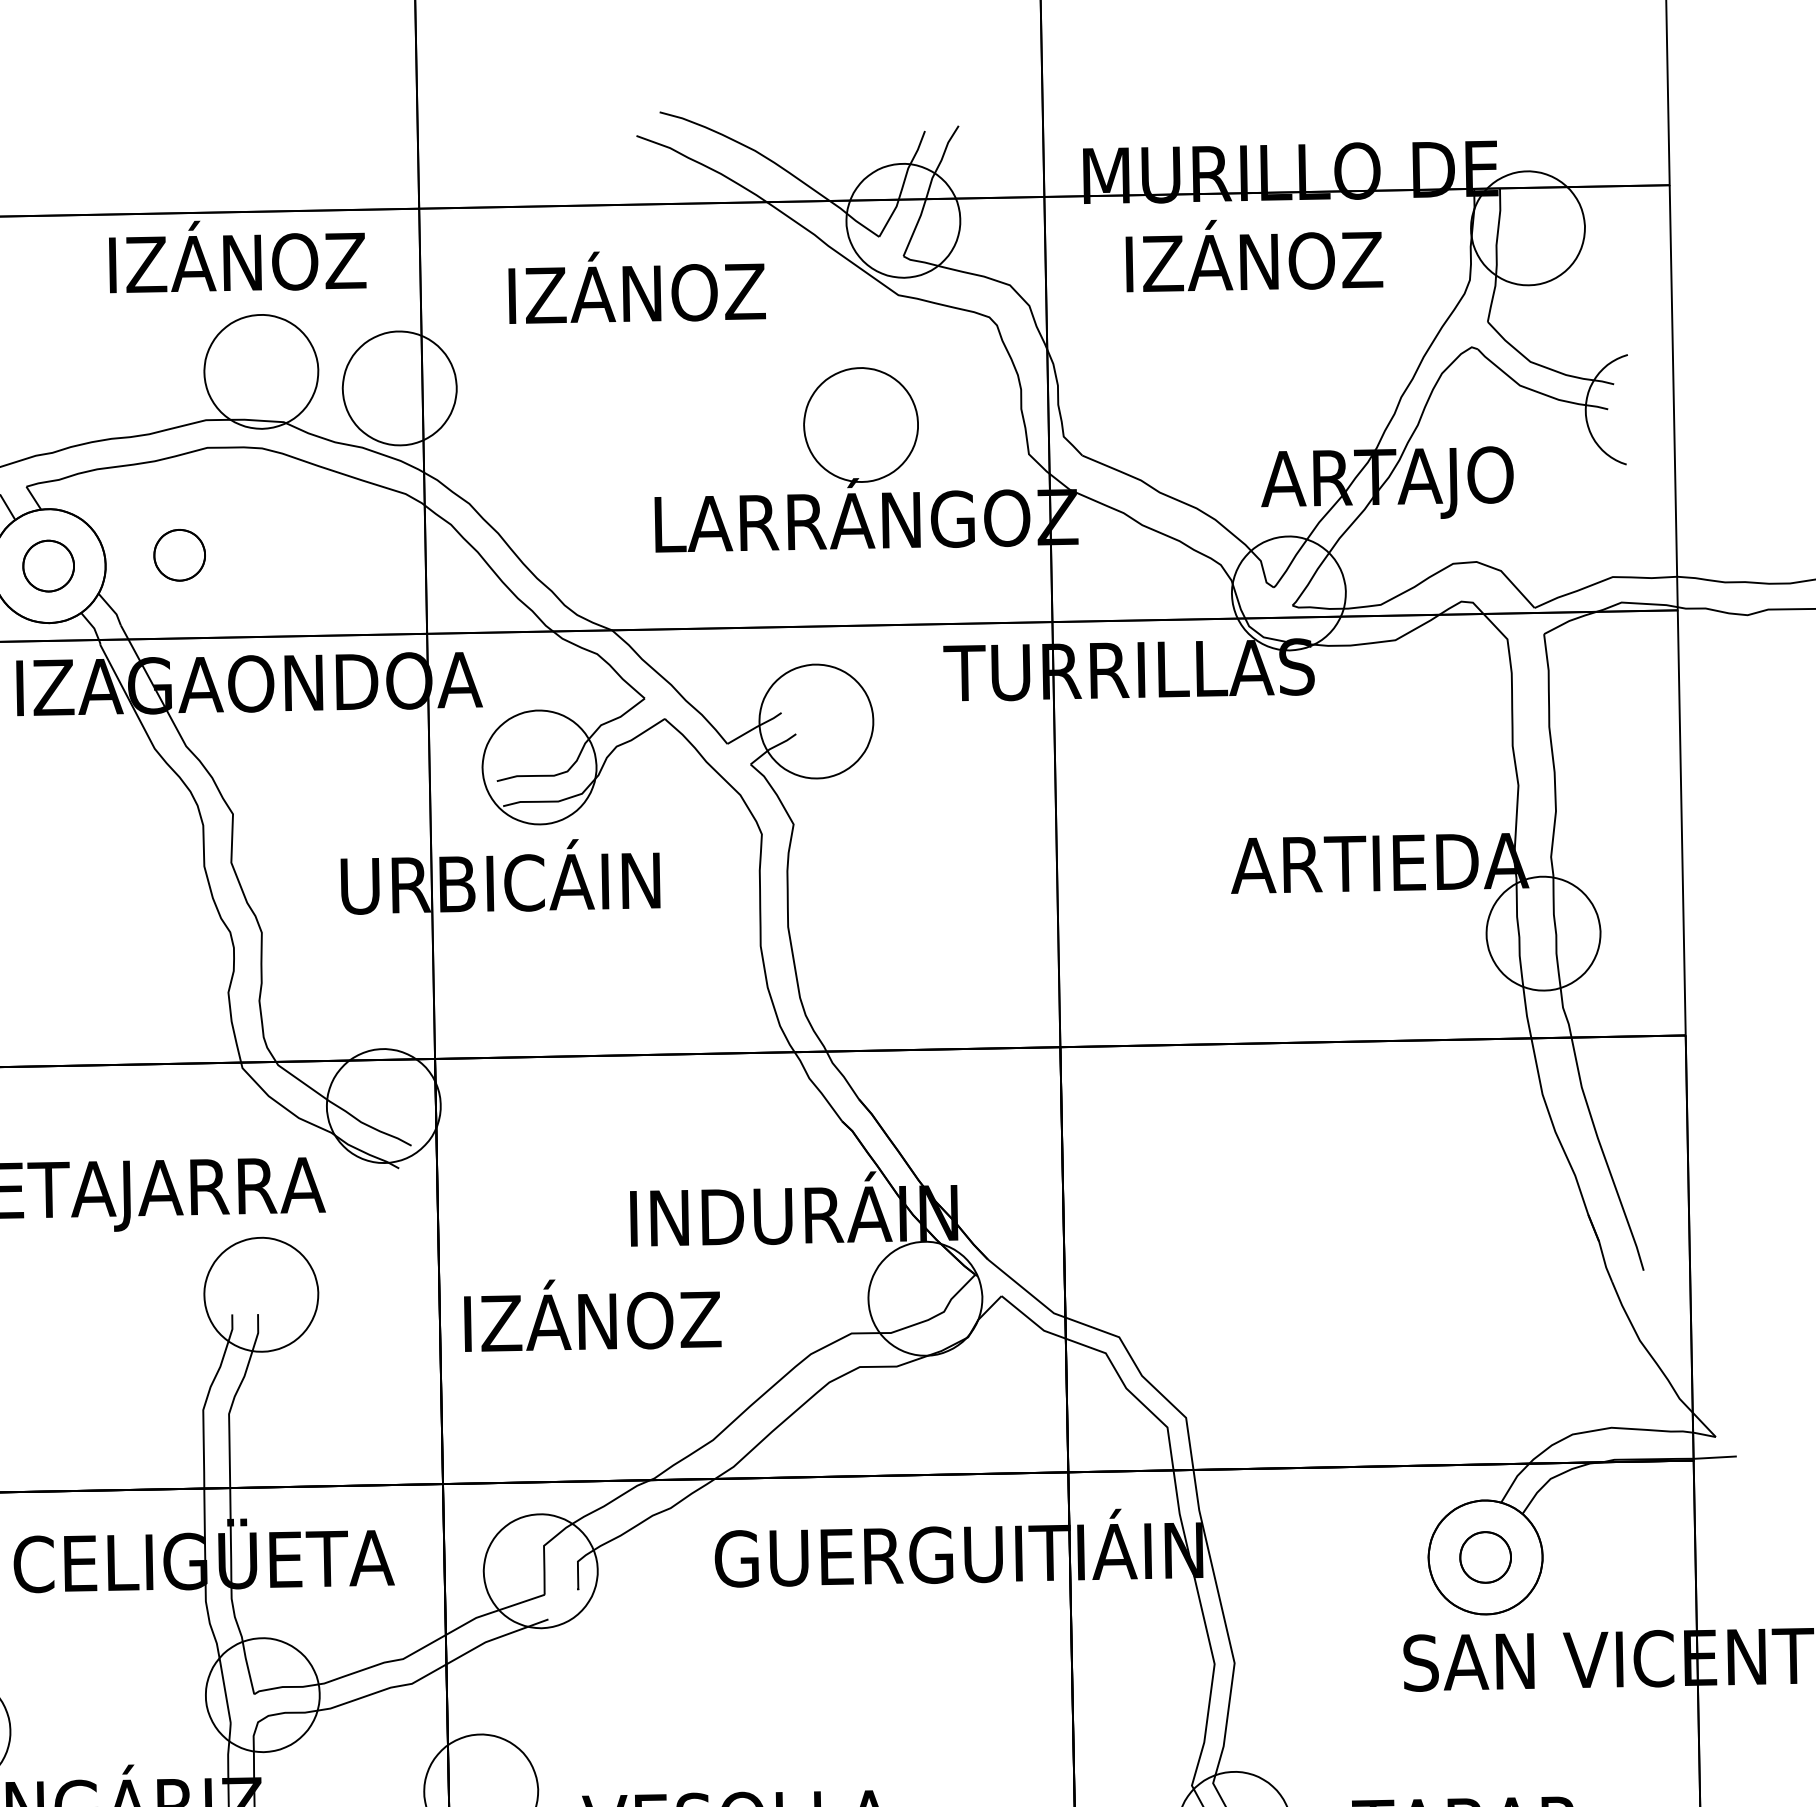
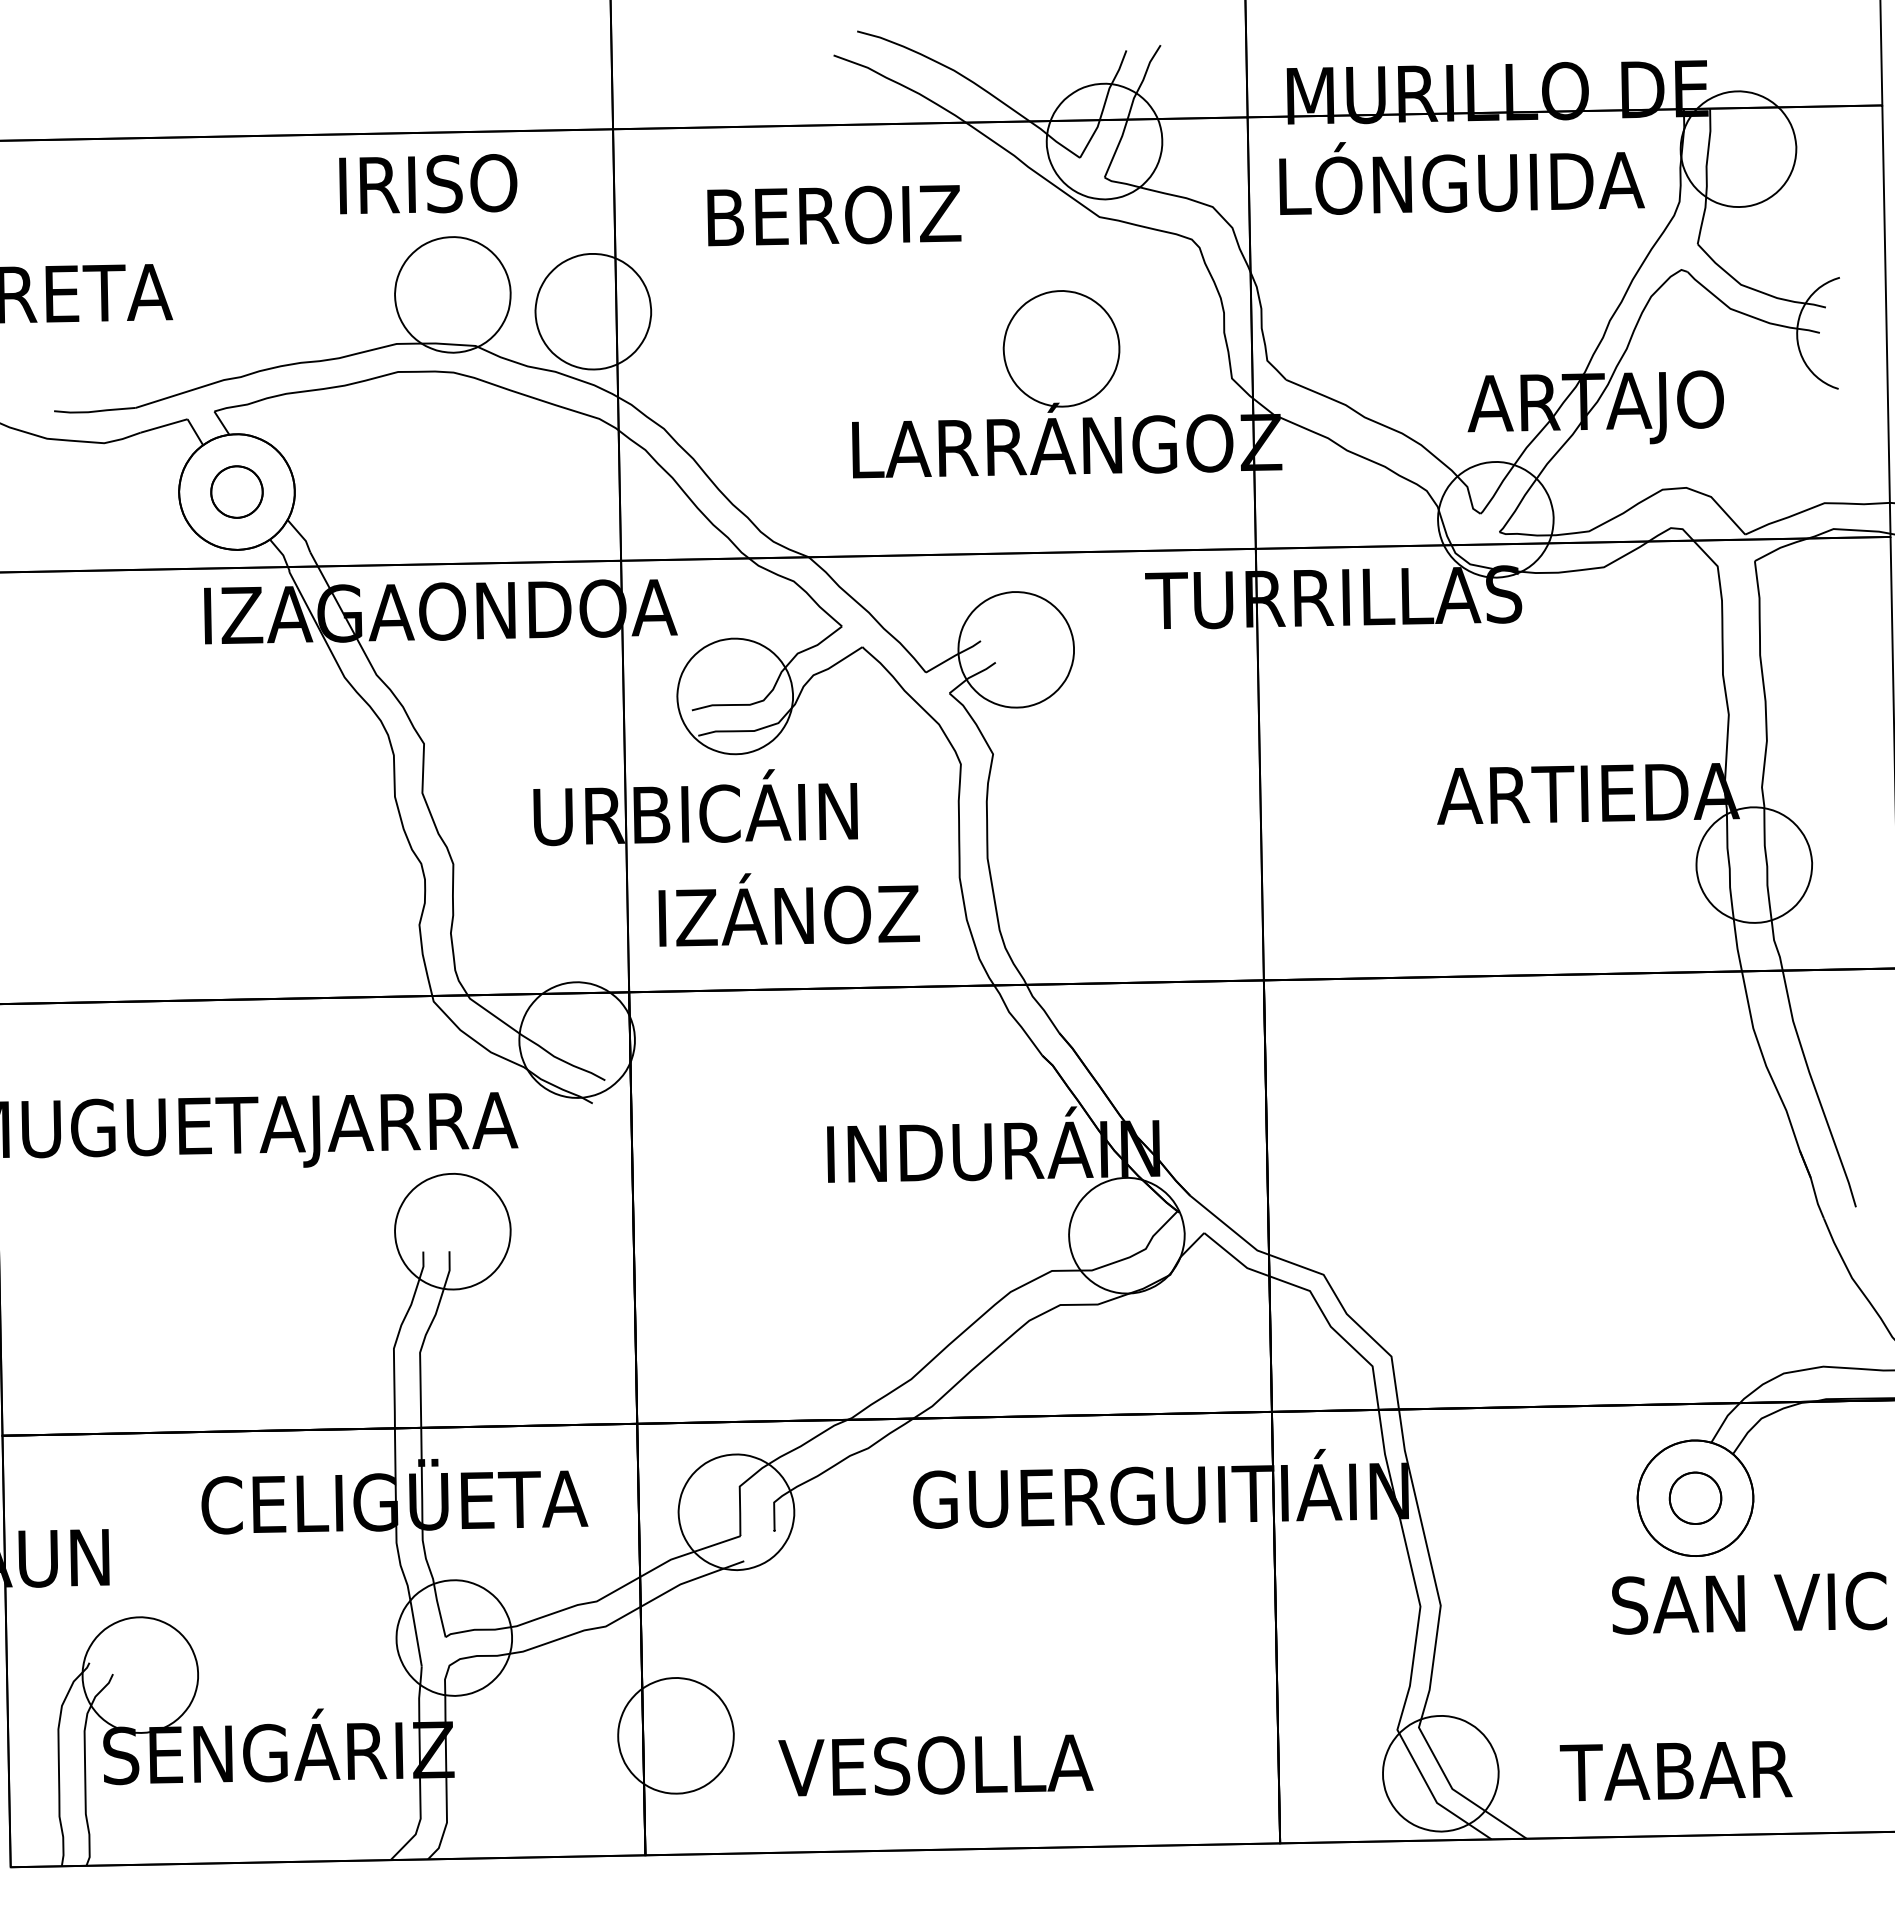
text: (237, 256) -> (428, 177), IZÁNOZ -> IRISO
text: (1255, 256) -> (1461, 177), IZÁNOZ -> LÓNGUIDA
text: (637, 287) -> (834, 209), IZÁNOZ -> BEROIZ
part: (179, 554) -> (369, 480), removed
text: (592, 1315) -> (788, 909), moved

